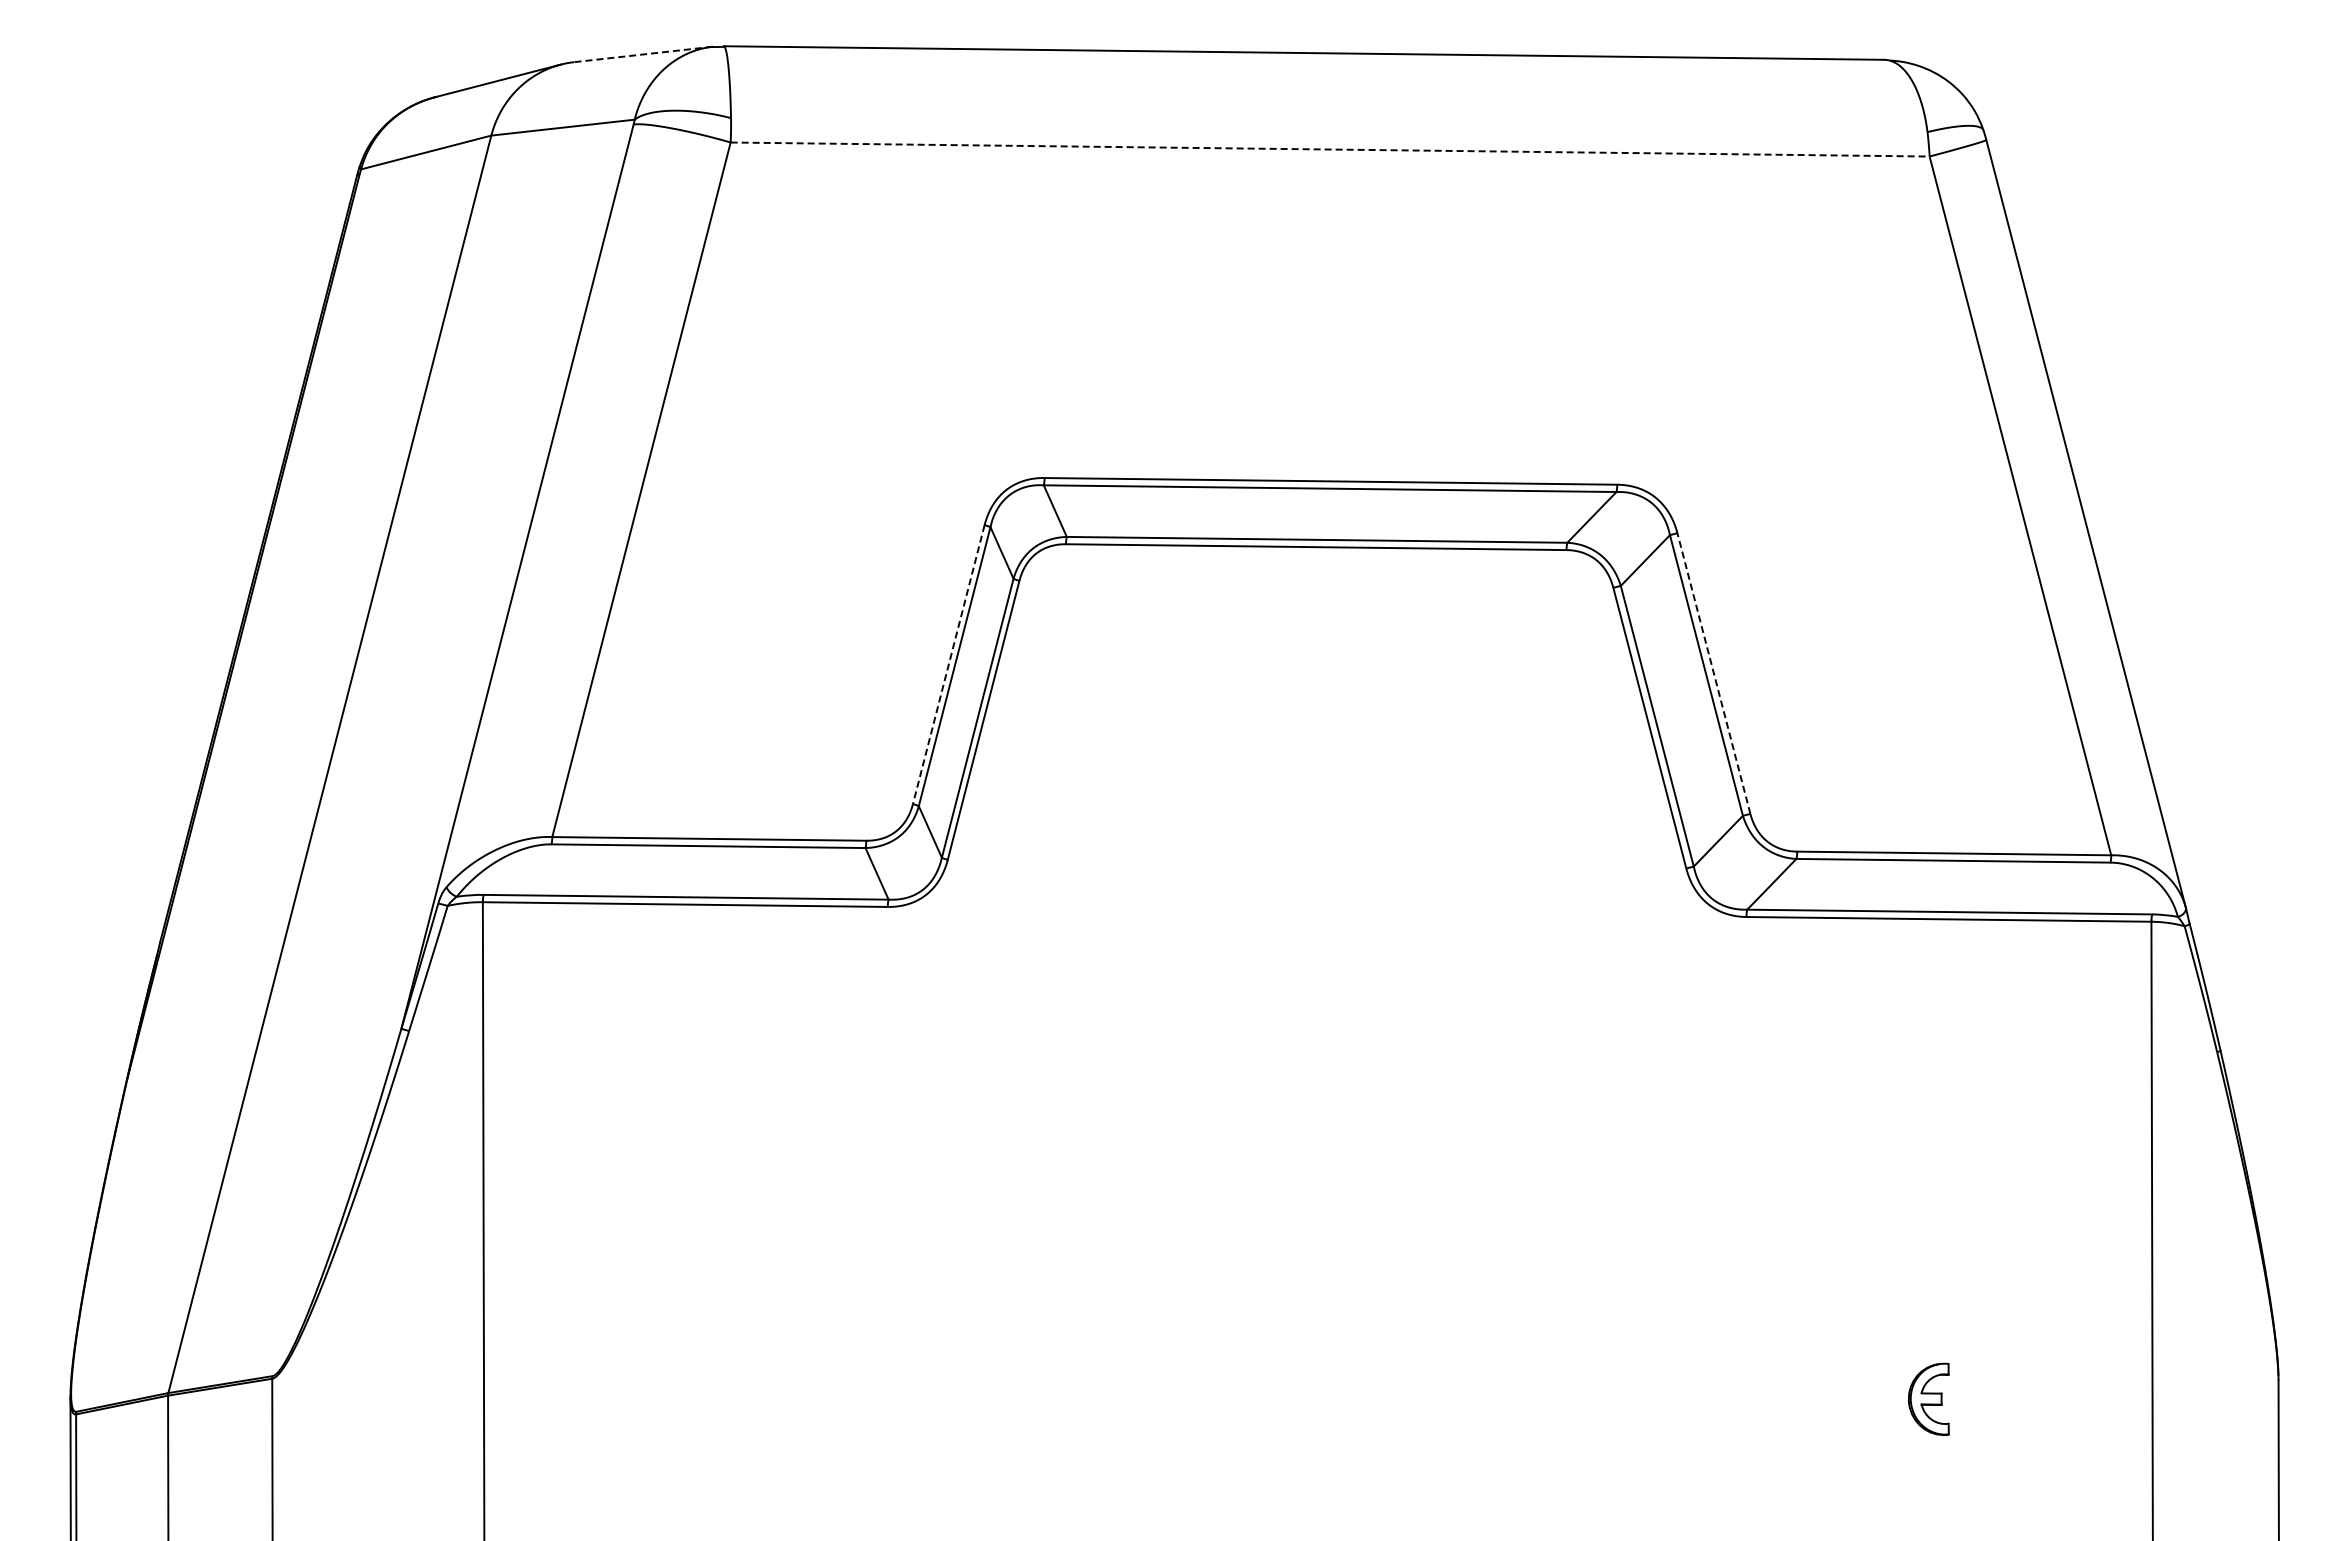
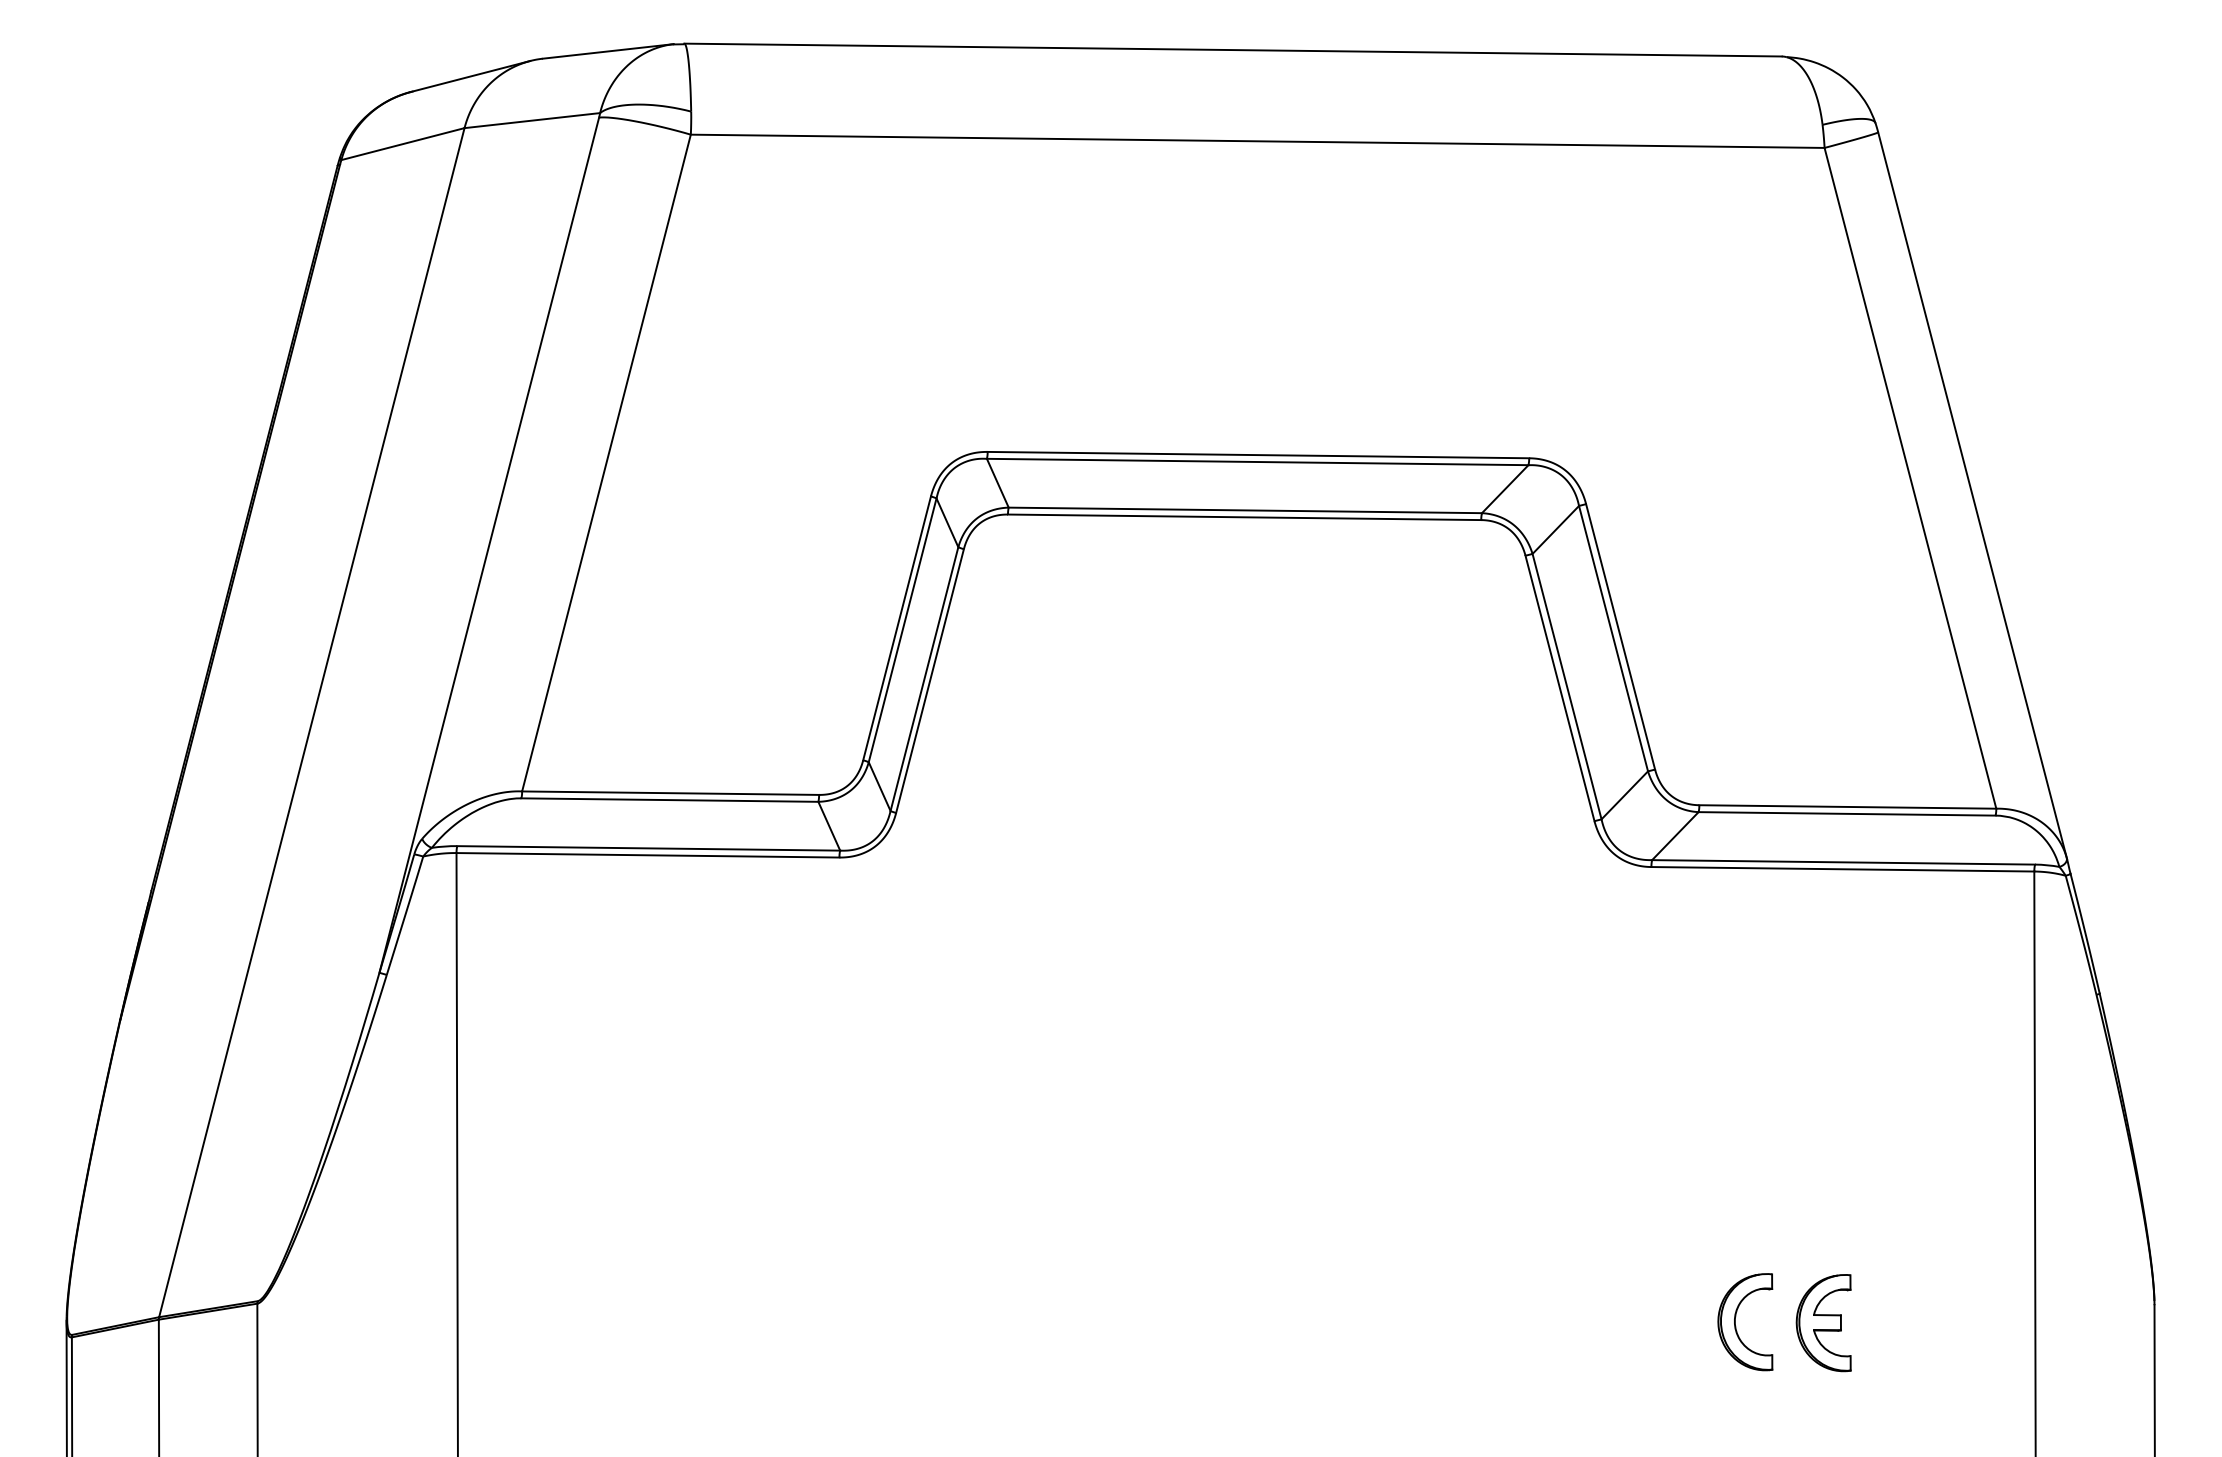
line: (643, 54) -> (608, 51), dashed -> solid
line: (1330, 149) -> (1258, 141), dashed -> solid
line: (948, 665) -> (896, 629), dashed -> solid
line: (1713, 673) -> (1620, 636), dashed -> solid
part: (1835, 1398) -> (1735, 1322), added
part: (1928, 1399) -> (1823, 1323), size x1.43

